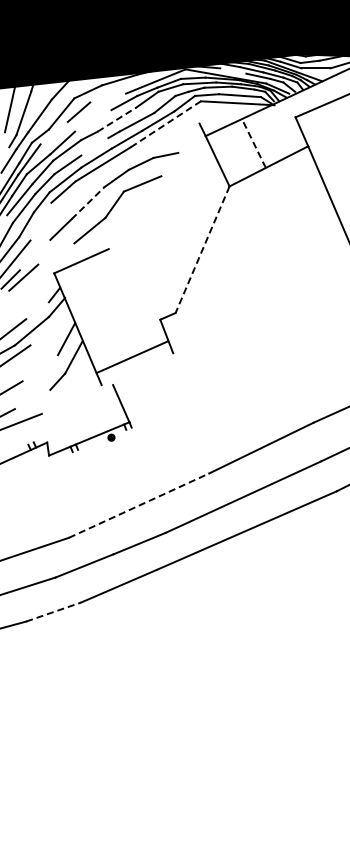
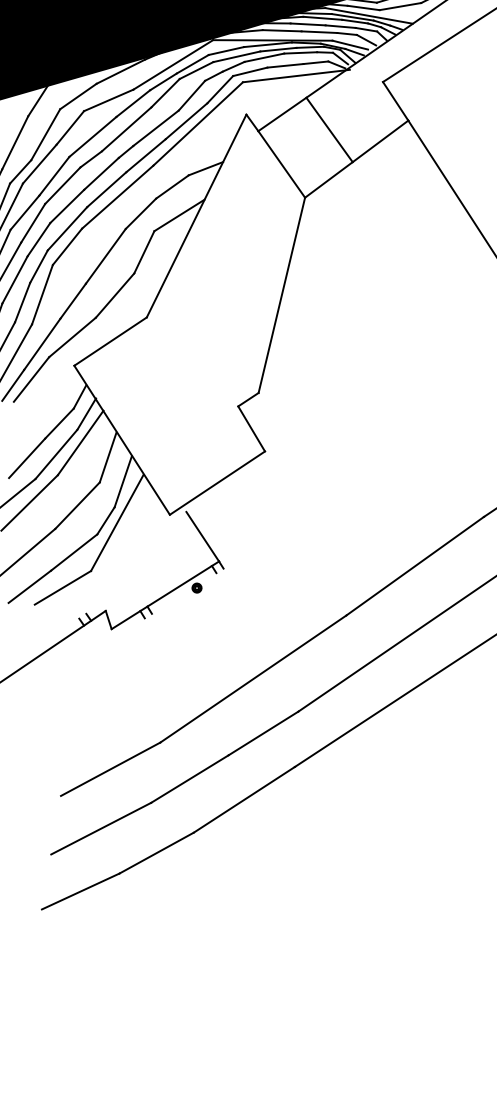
line: (233, 70) -> (282, 29), added
line: (108, 97) -> (109, 99), added
line: (116, 119) -> (126, 129), dashed -> solid
line: (93, 120) -> (93, 136), added
line: (165, 124) -> (197, 124), dashed -> solid
line: (53, 132) -> (38, 163), added
line: (253, 143) -> (328, 130), dashed -> solid
line: (94, 146) -> (101, 173), added
line: (153, 186) -> (195, 216), added
line: (88, 202) -> (106, 255), dashed -> solid
line: (40, 221) -> (41, 294), added
line: (202, 249) -> (281, 295), dashed -> solid
line: (56, 253) -> (72, 336), added
line: (34, 254) -> (41, 343), added
line: (37, 310) -> (59, 423), added
line: (49, 326) -> (80, 443), added
line: (132, 357) -> (217, 483), moved
line: (40, 368) -> (77, 506), added
line: (64, 384) -> (116, 523), added
line: (32, 399) -> (74, 552), added
line: (139, 505) -> (253, 678), dashed -> solid
line: (54, 611) -> (157, 852), dashed -> solid

